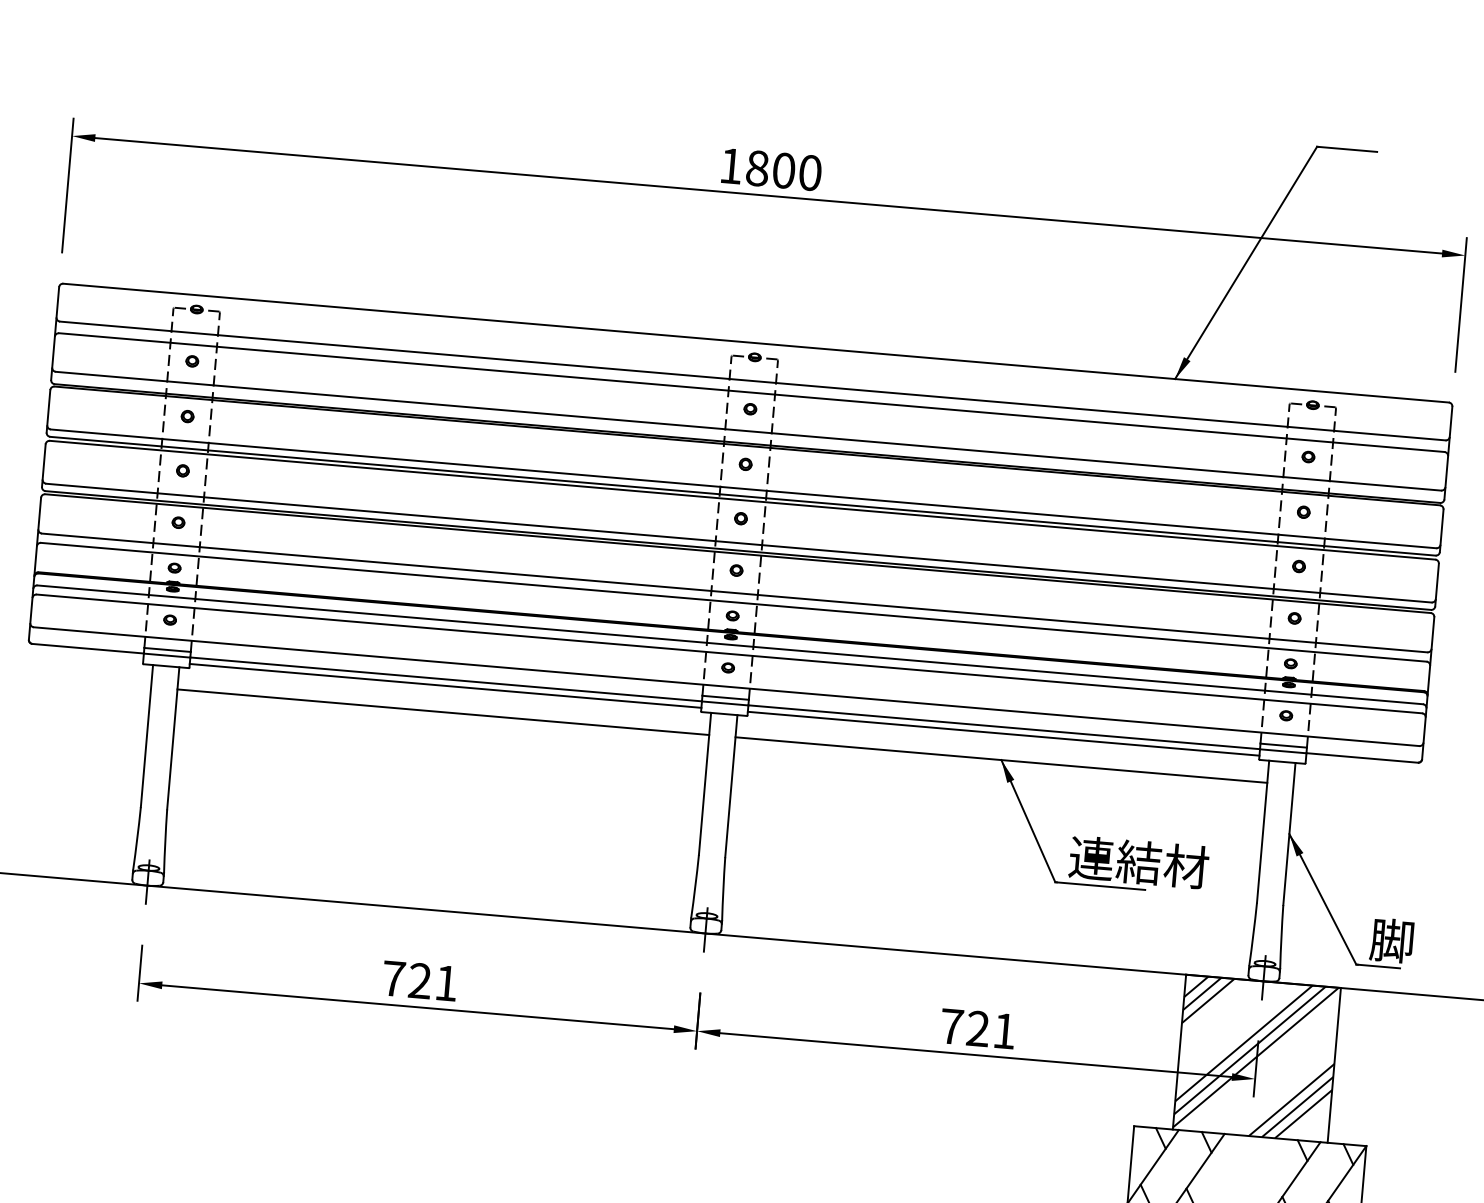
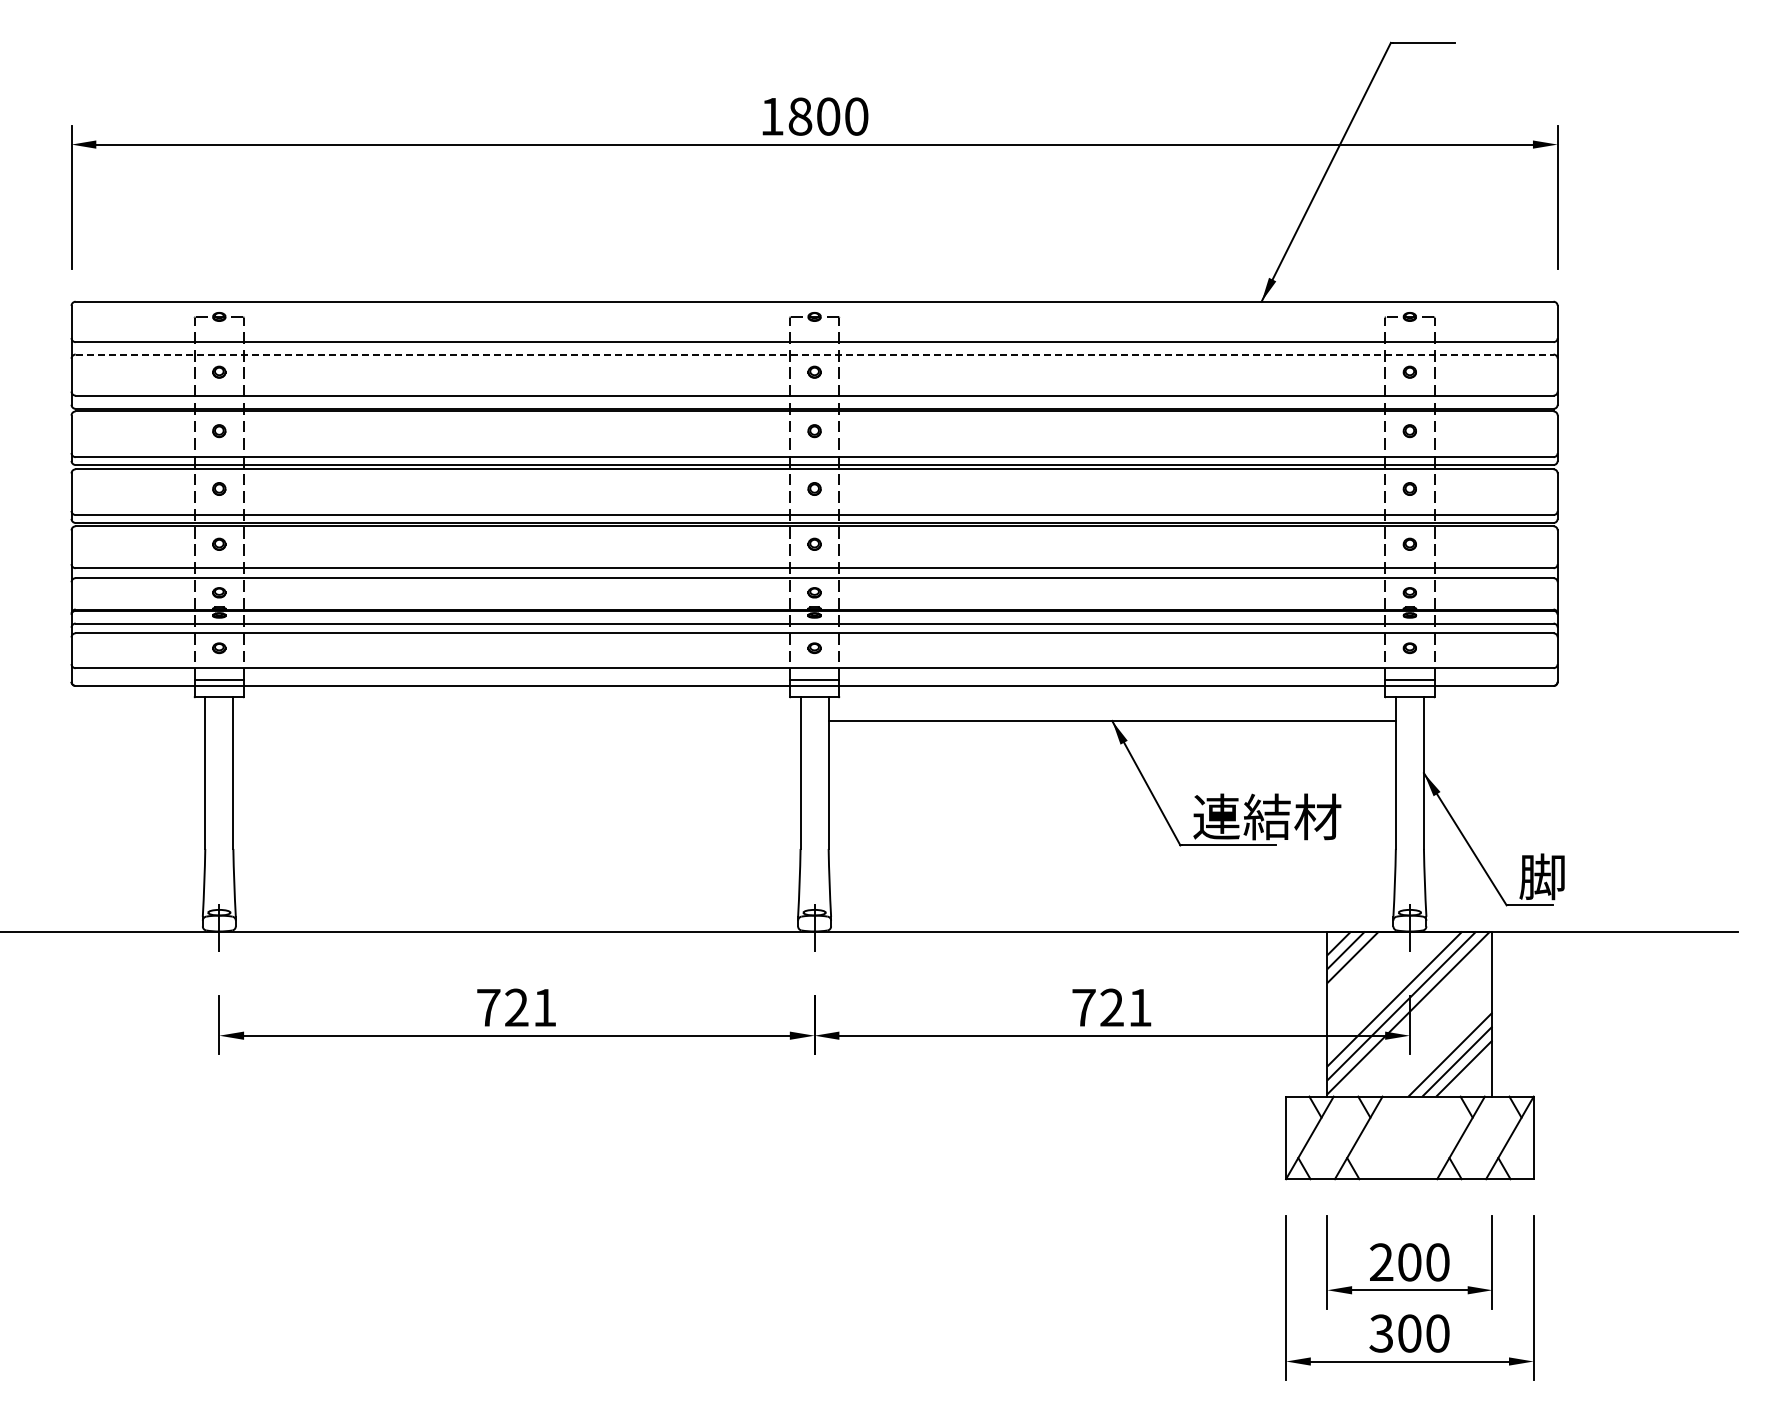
line: (751, 392) -> (814, 354), solid -> dashed
line: (445, 685) -> (516, 692), removed
line: (442, 711) -> (516, 720), removed
line: (1003, 733) -> (1112, 692), removed

